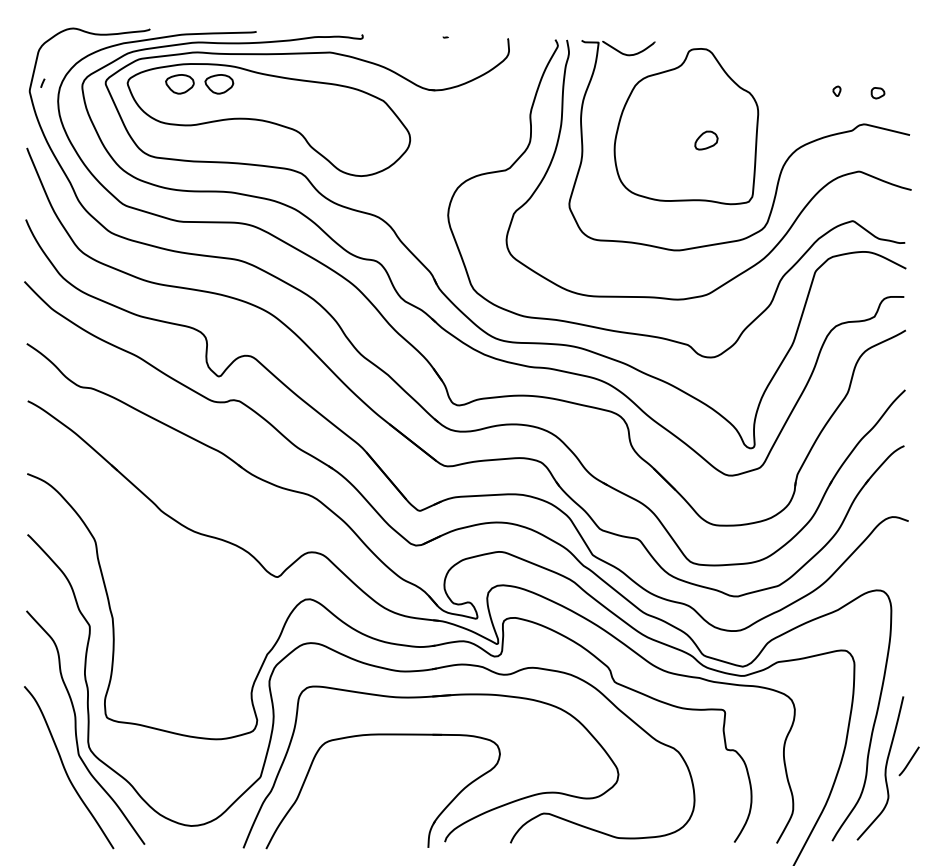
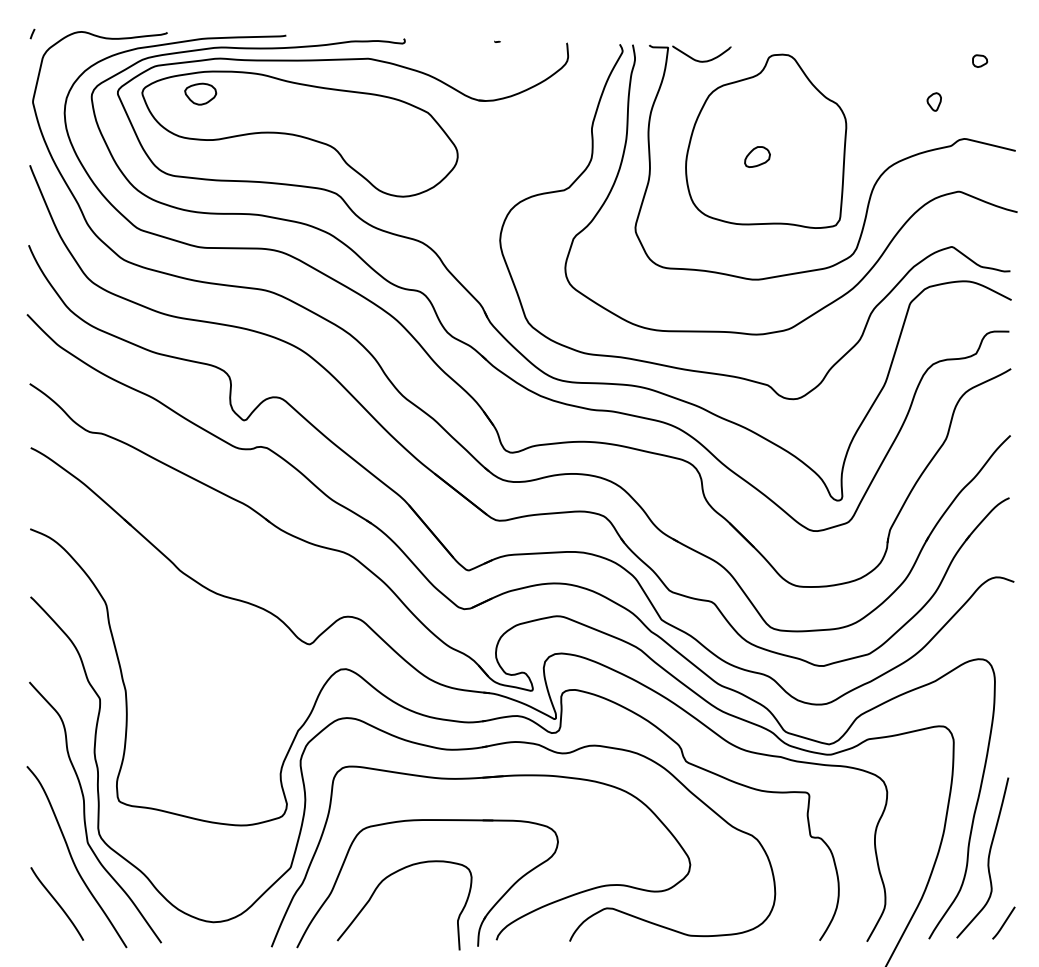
line: (42, 82) -> (32, 33), moved
part: (219, 83) -> (244, 93), removed
part: (836, 90) -> (933, 101), size x1.67
part: (878, 92) -> (980, 60), moved
part: (706, 140) -> (757, 156), moved
line: (908, 760) -> (1003, 922), moved
curve: (339, 794) -> (378, 887), added
curve: (50, 809) -> (56, 903), added

